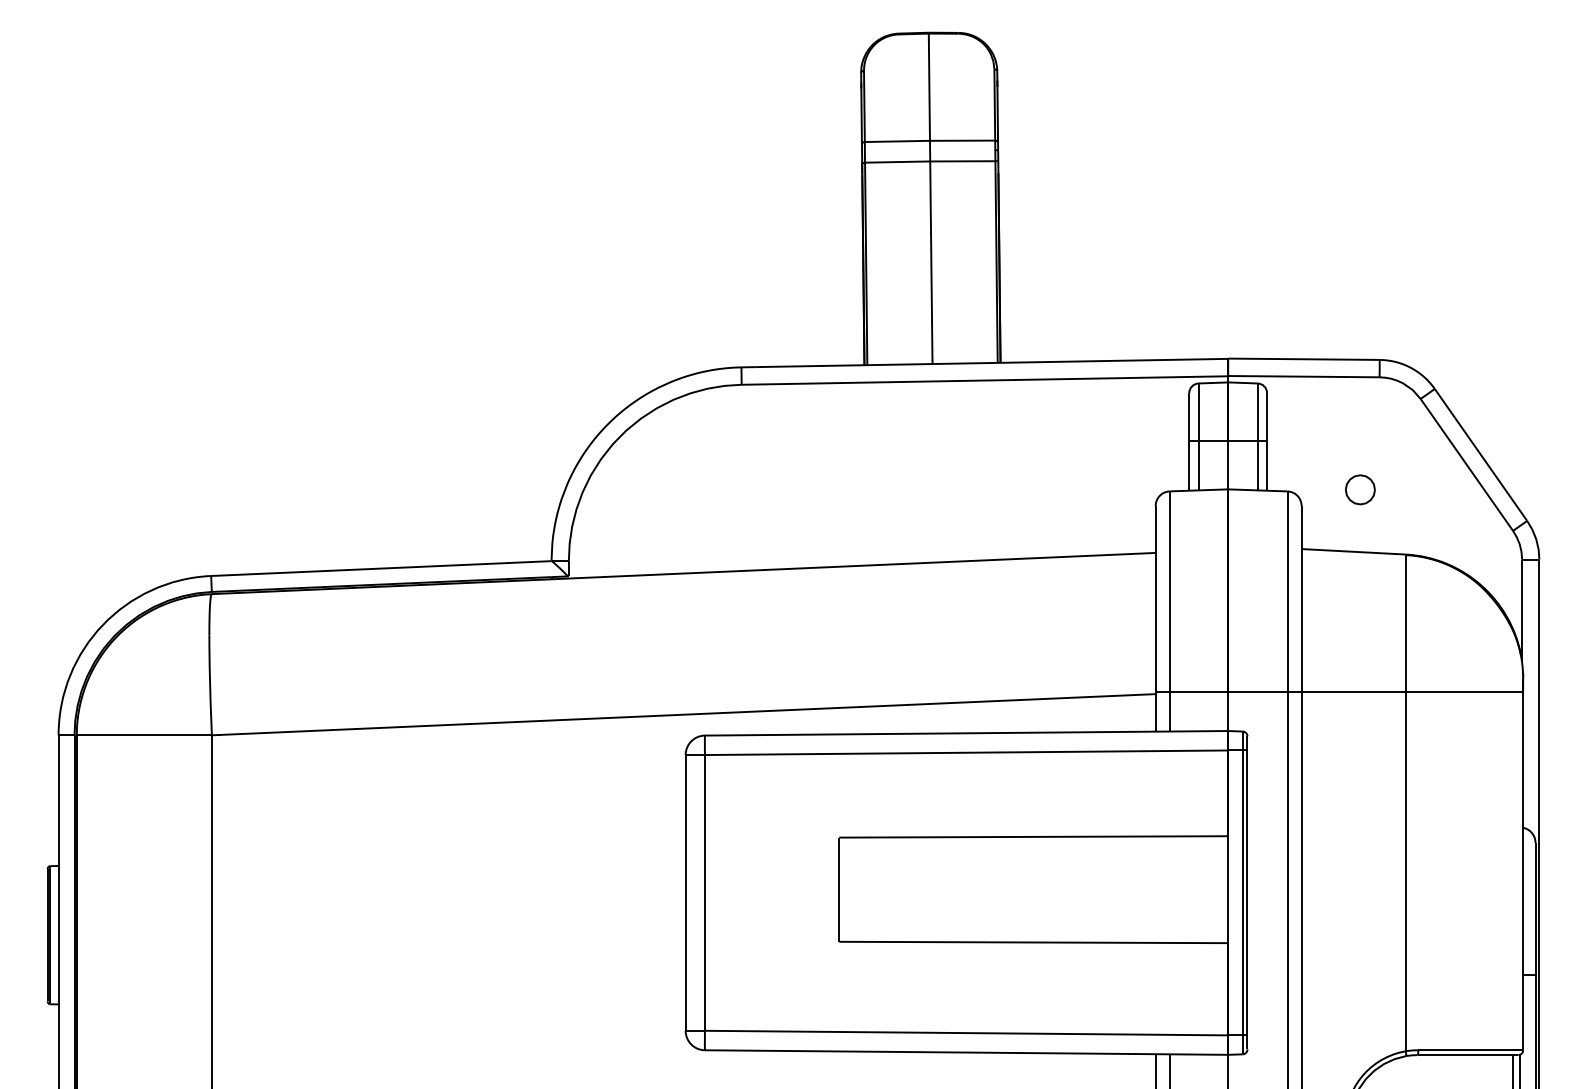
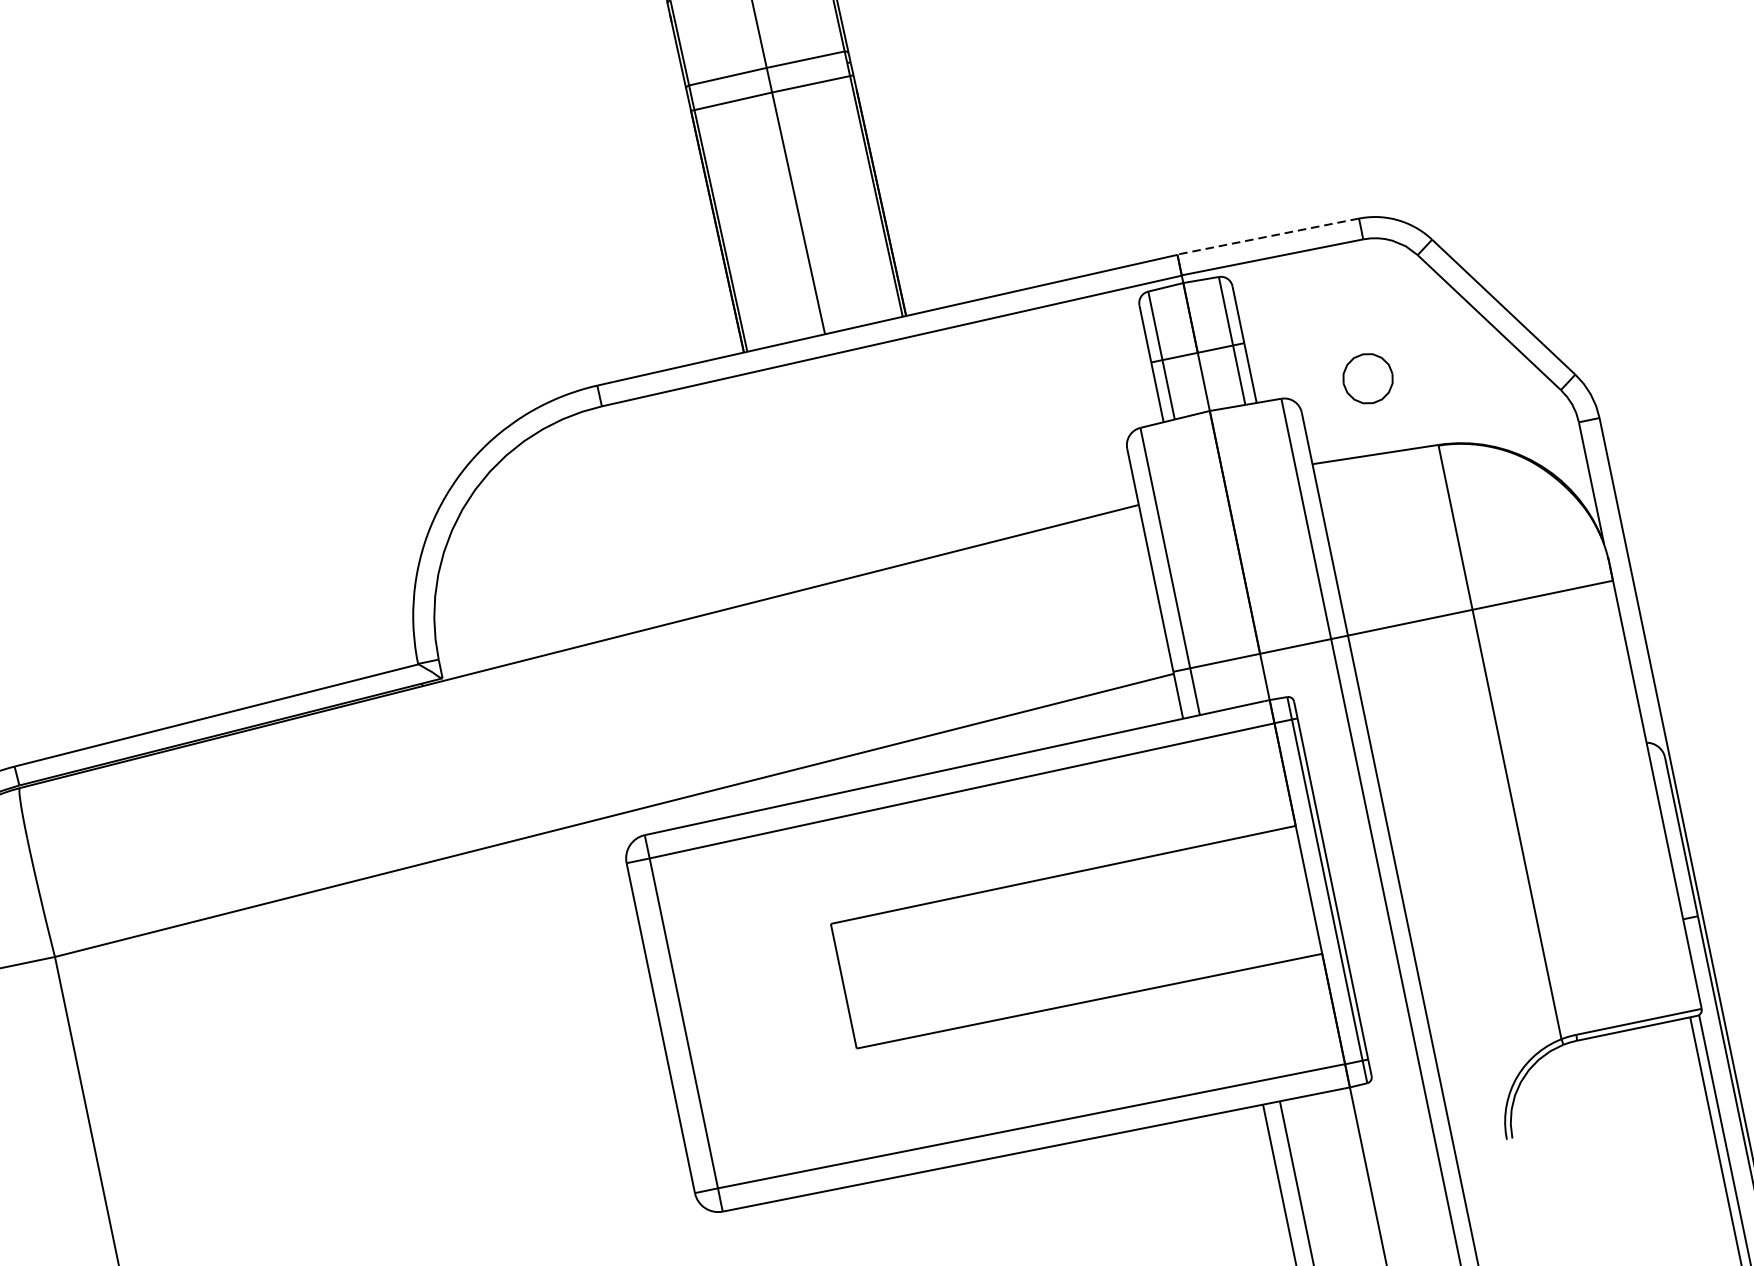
line: (1303, 359) -> (1267, 236), solid -> dashed
part: (1360, 489) -> (1368, 378), size x1.4

